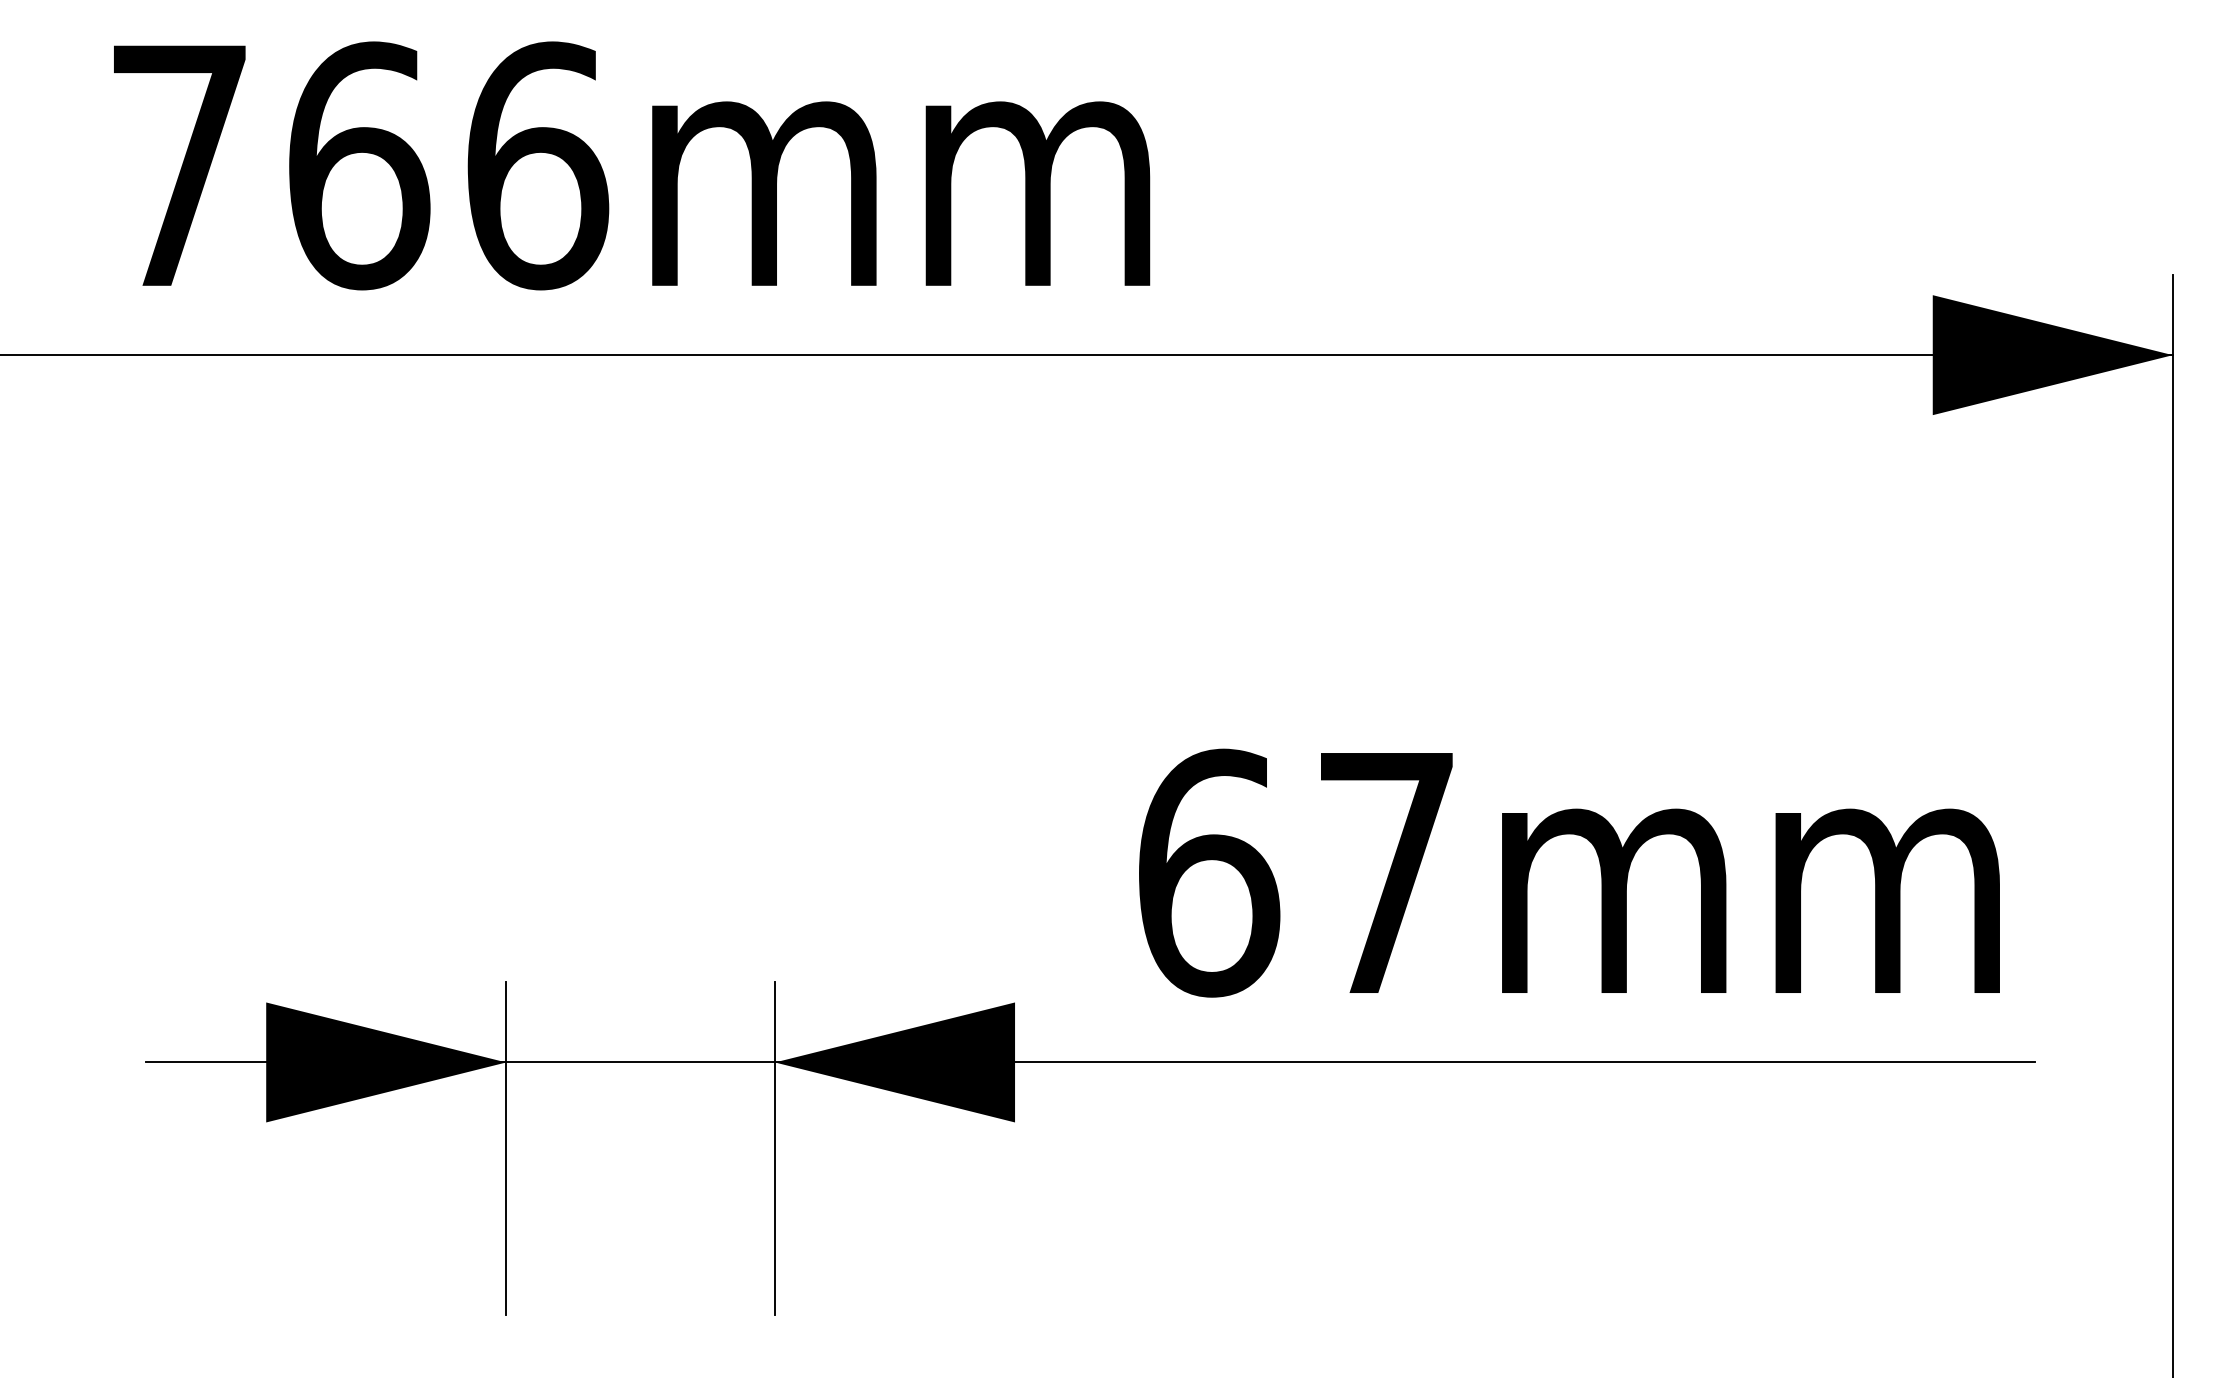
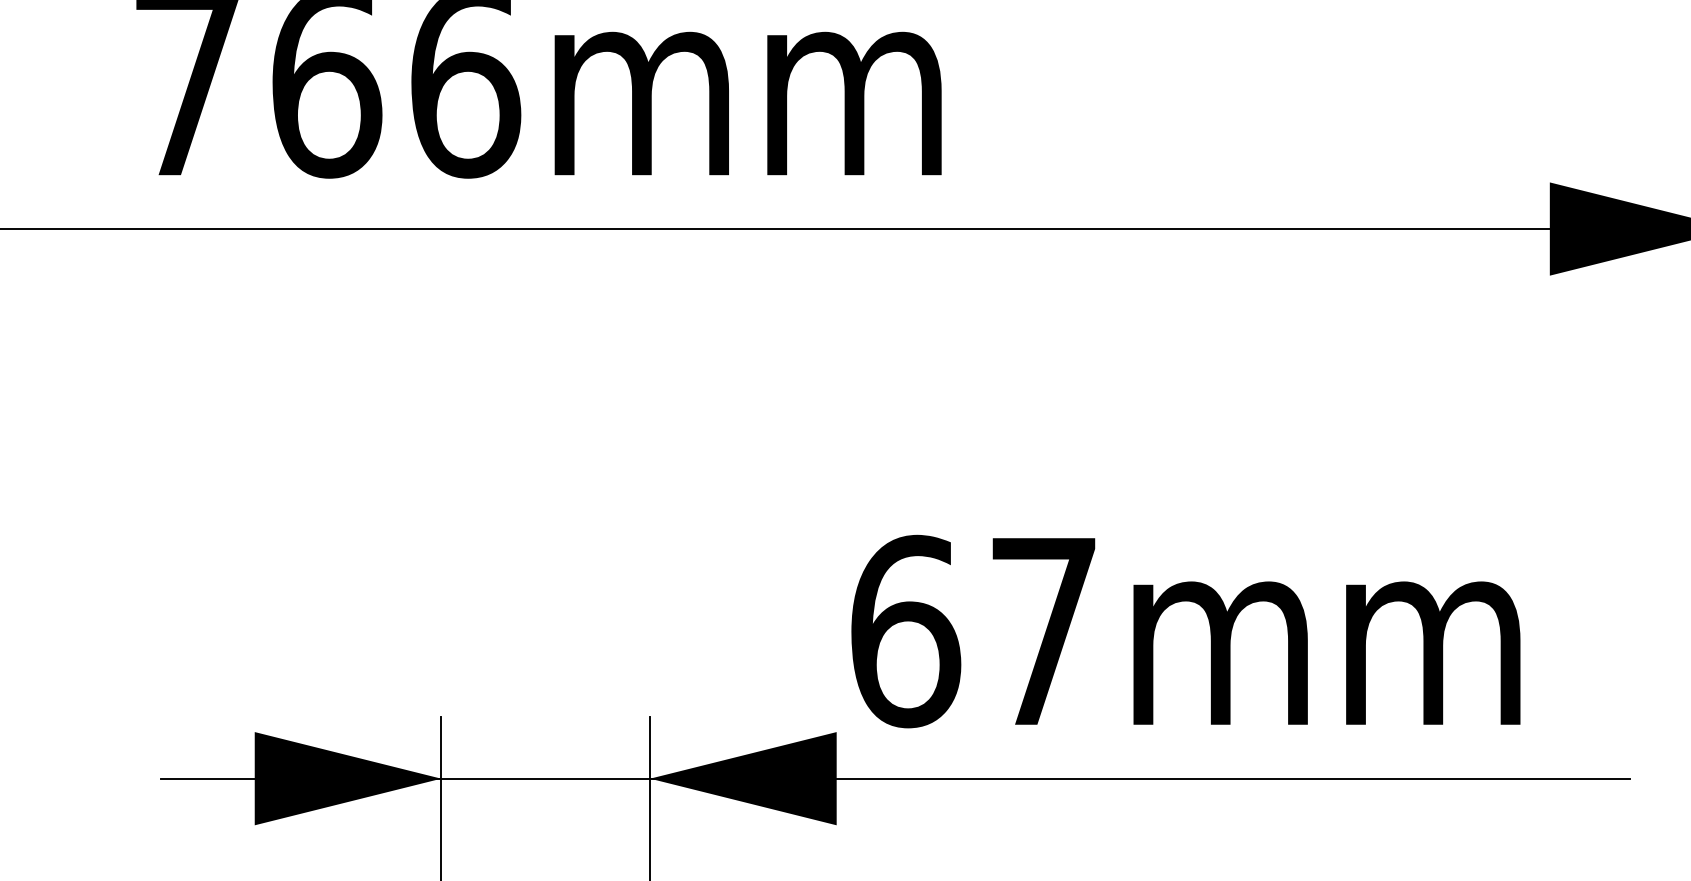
text: (1569, 872) -> (1185, 631), moved

